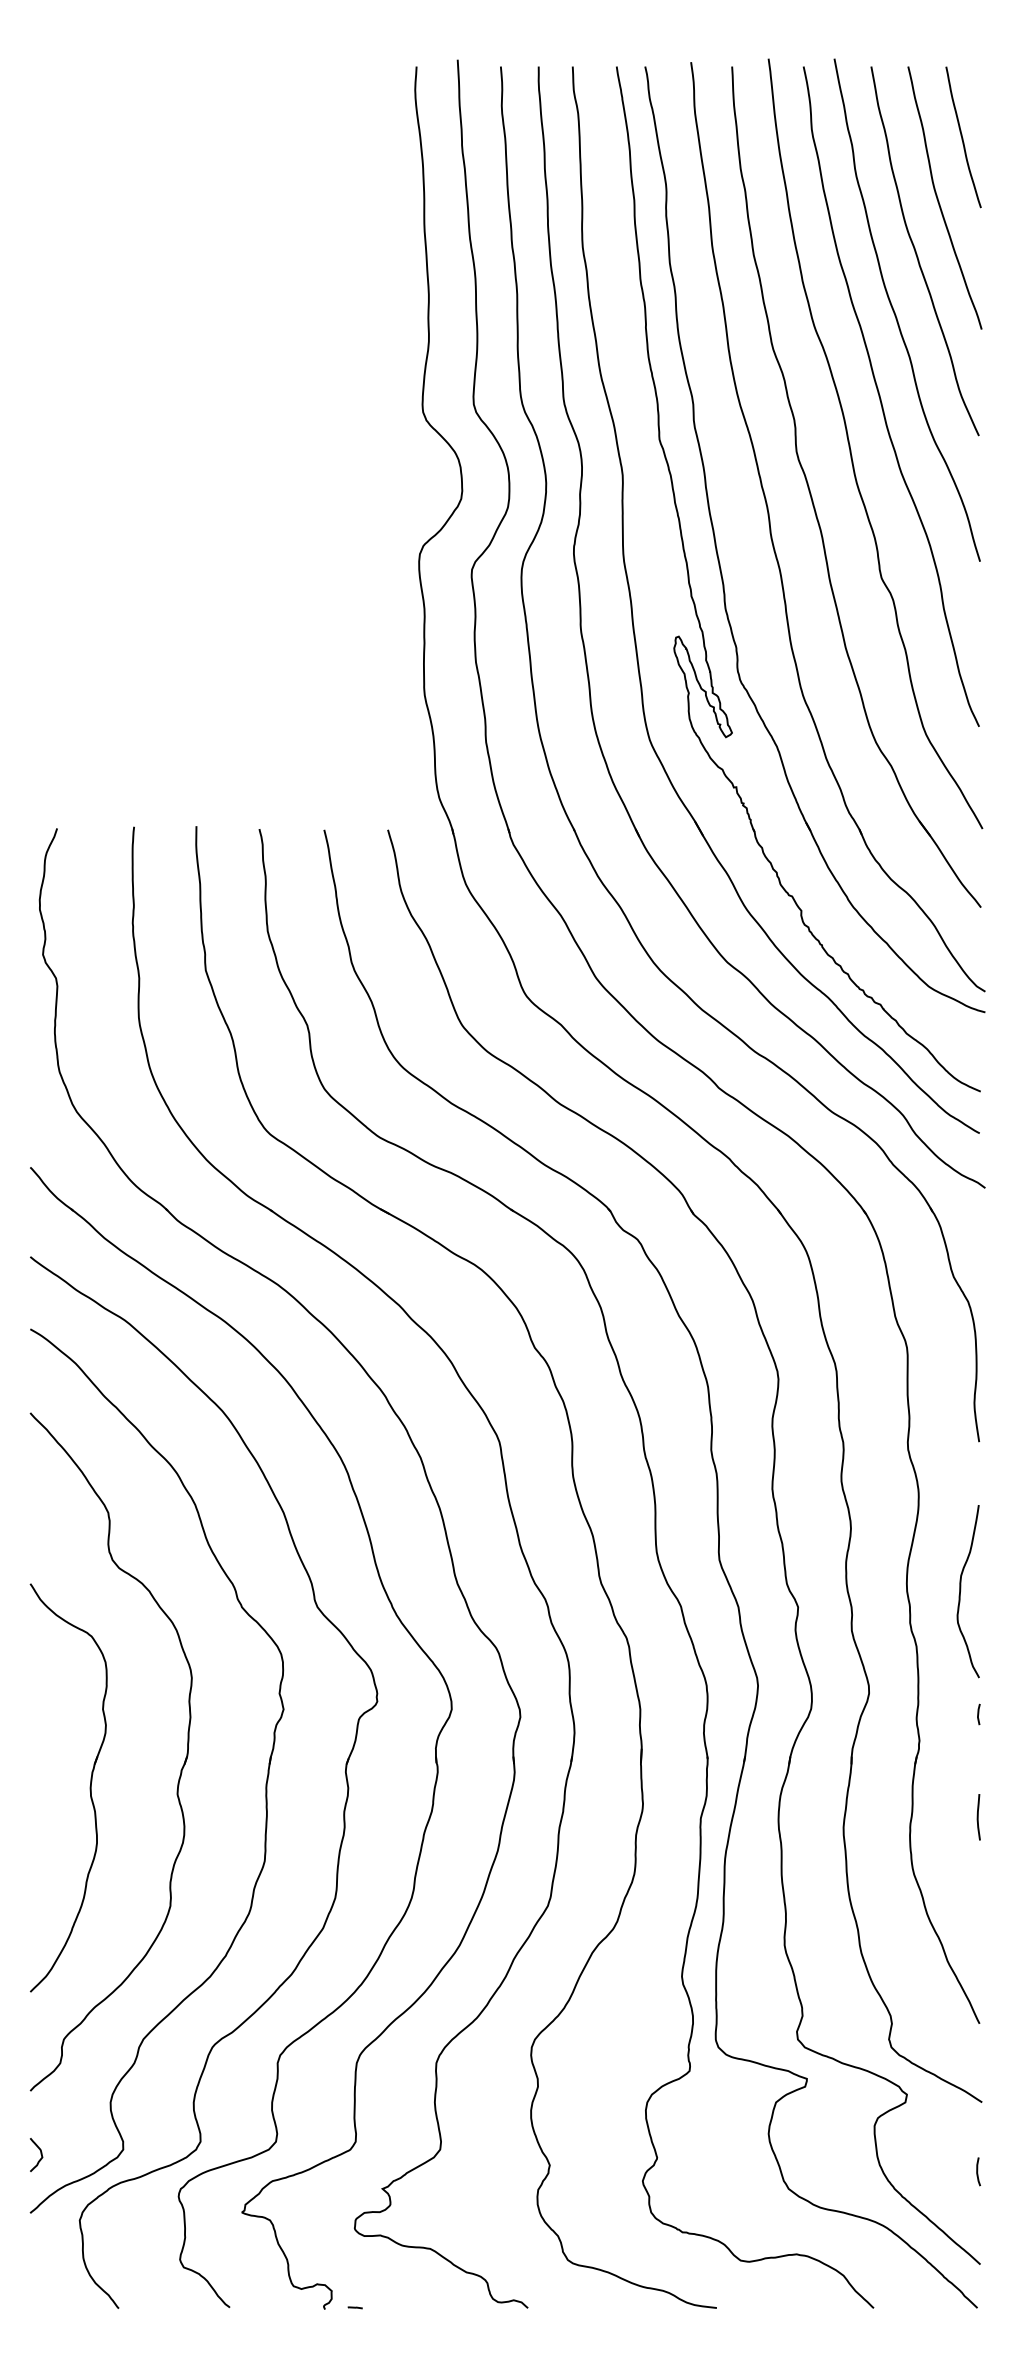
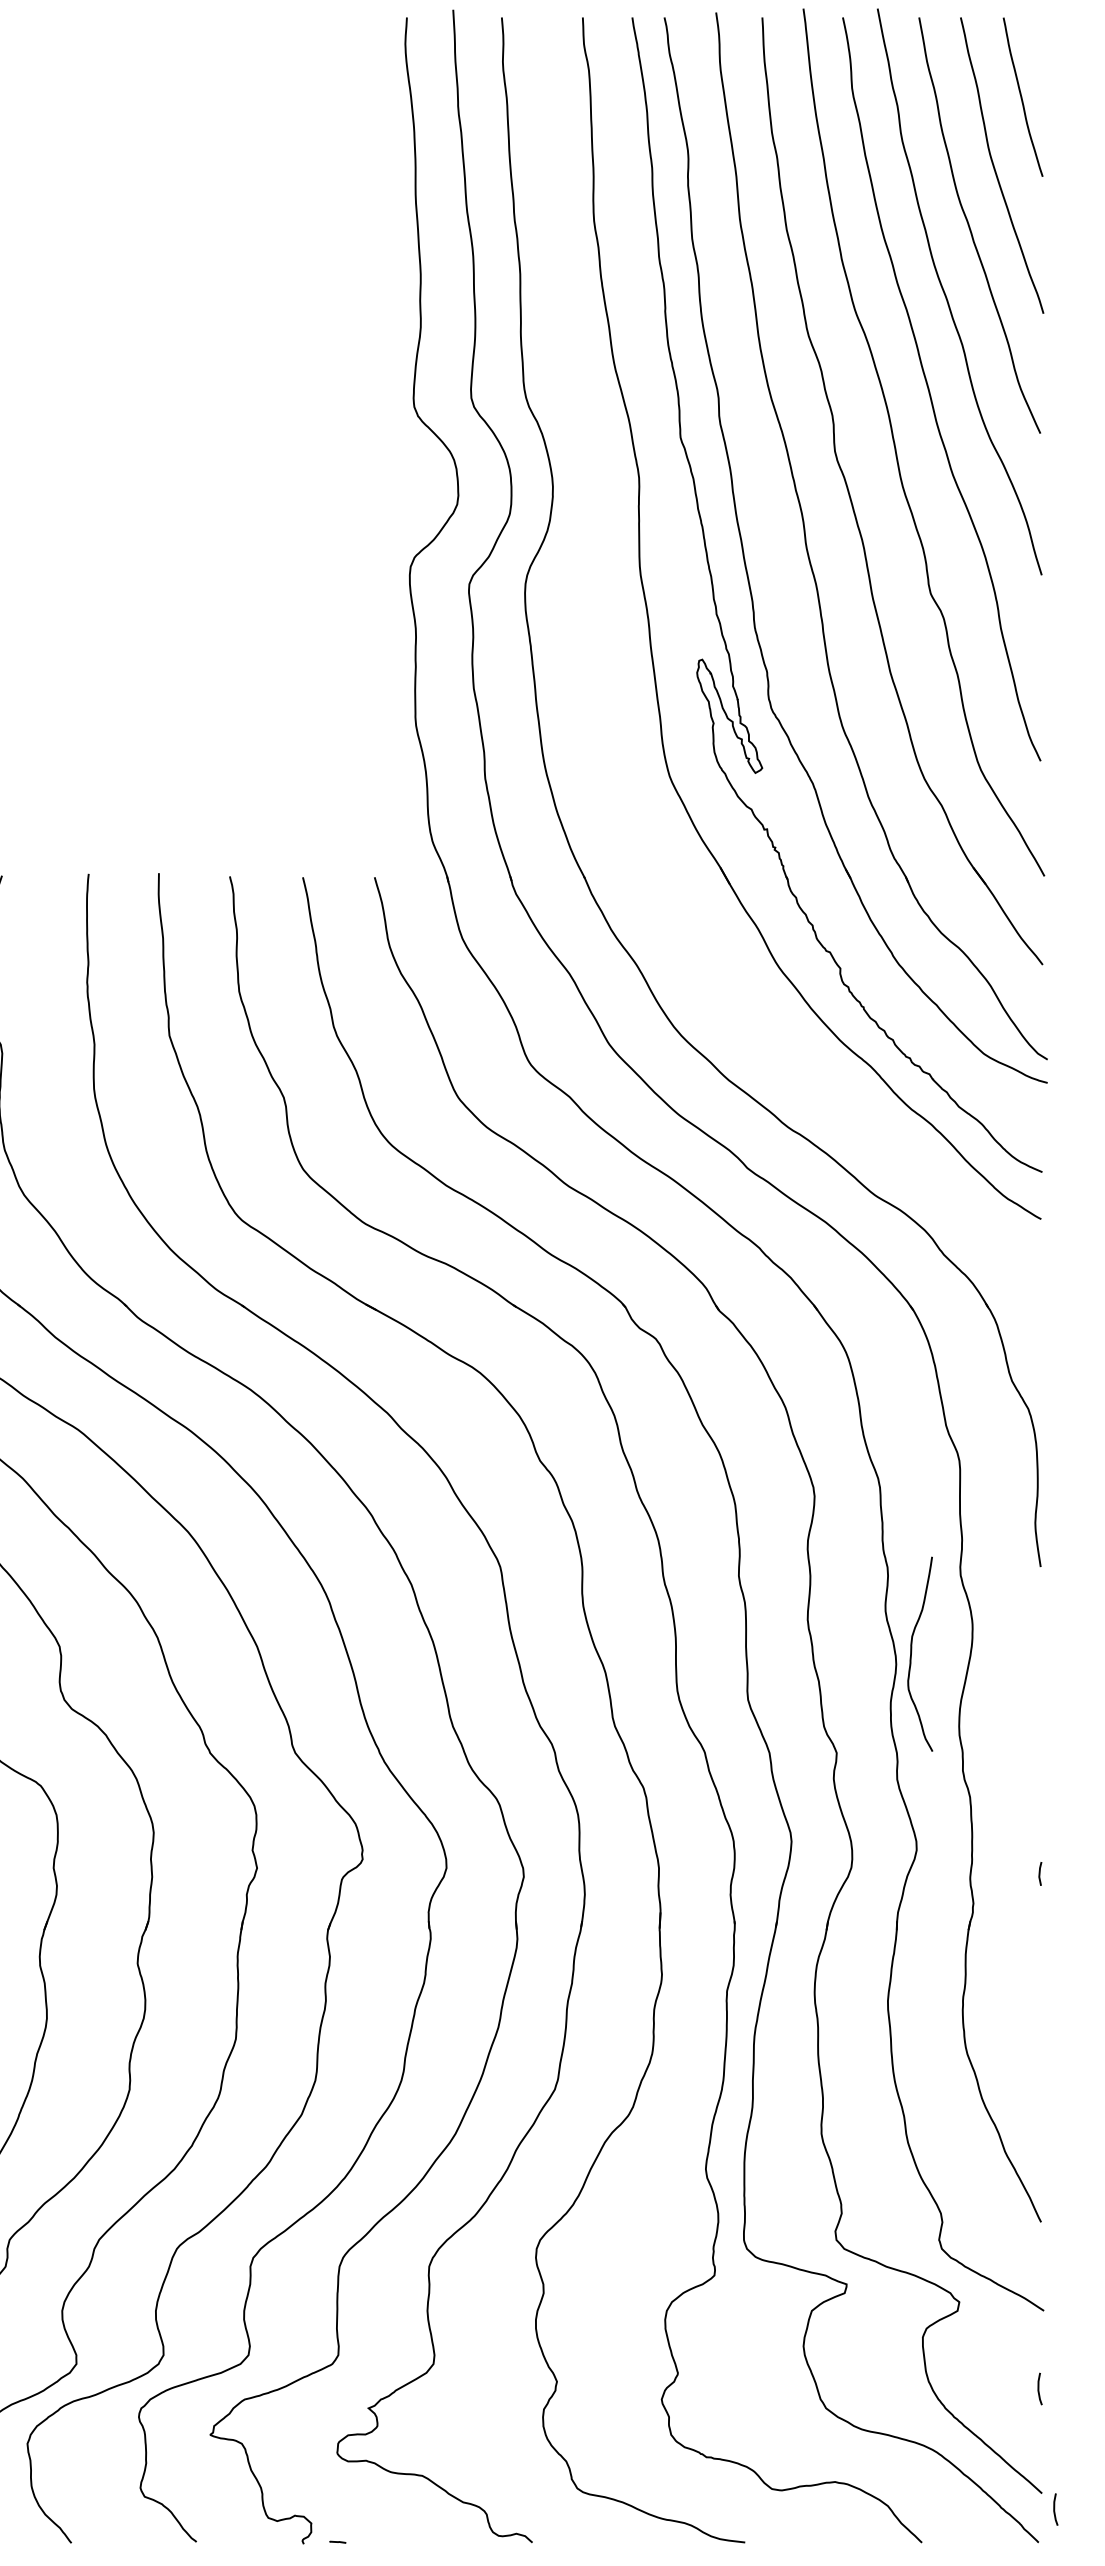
part: (586, 654) -> (598, 679), removed
curve: (961, 1590) -> (912, 1653), moved
curve: (978, 1817) -> (1039, 1989), removed
curve: (992, 2278) -> (1055, 2509), added

